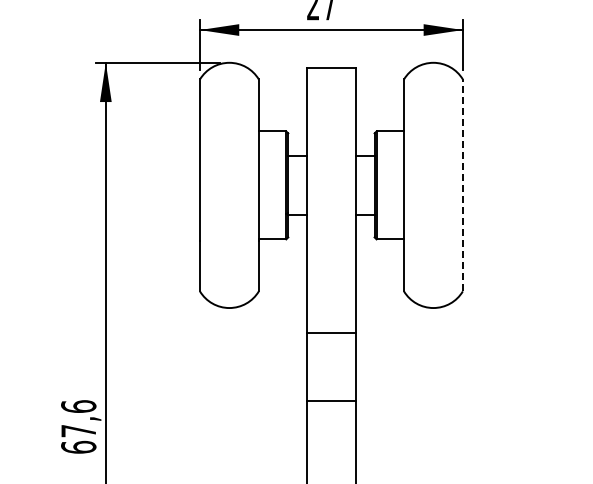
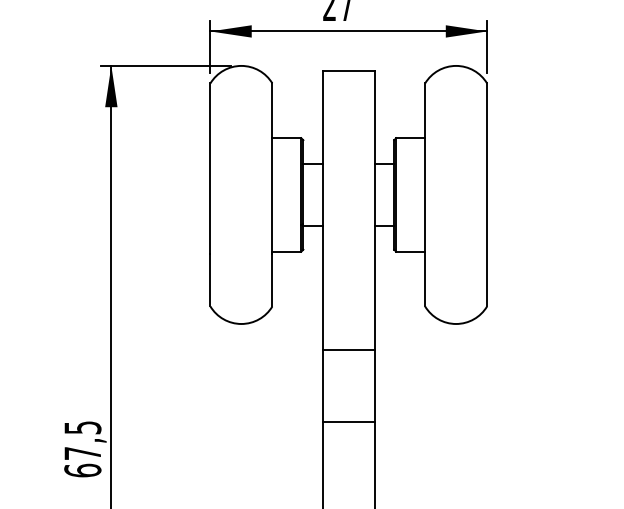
line: (462, 185) -> (486, 195), dashed -> solid
text: (78, 406) -> (82, 427), 67,6 -> 67,5

